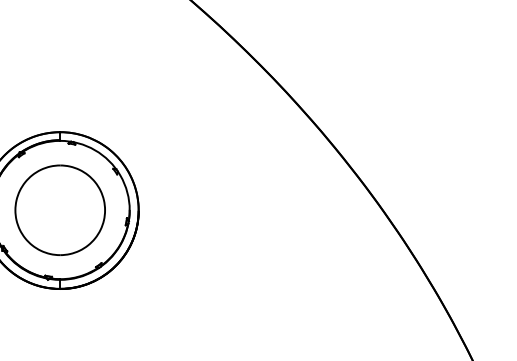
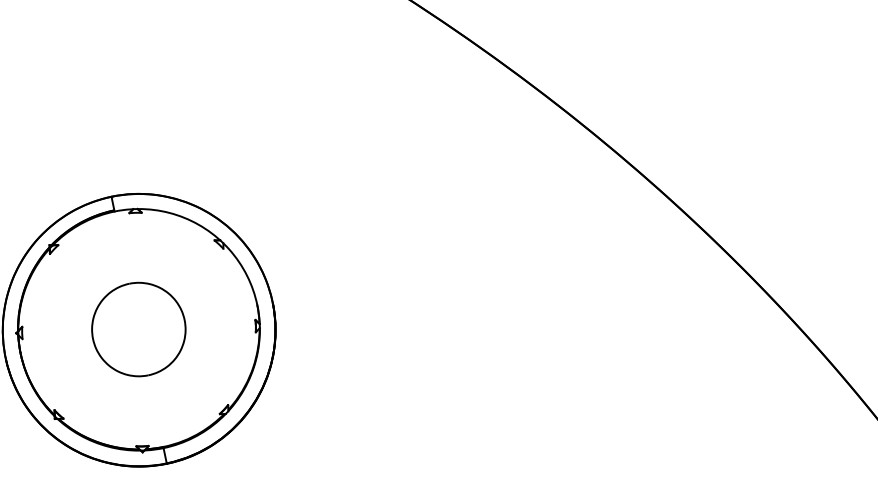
part: (59, 209) -> (137, 328), size x0.6

